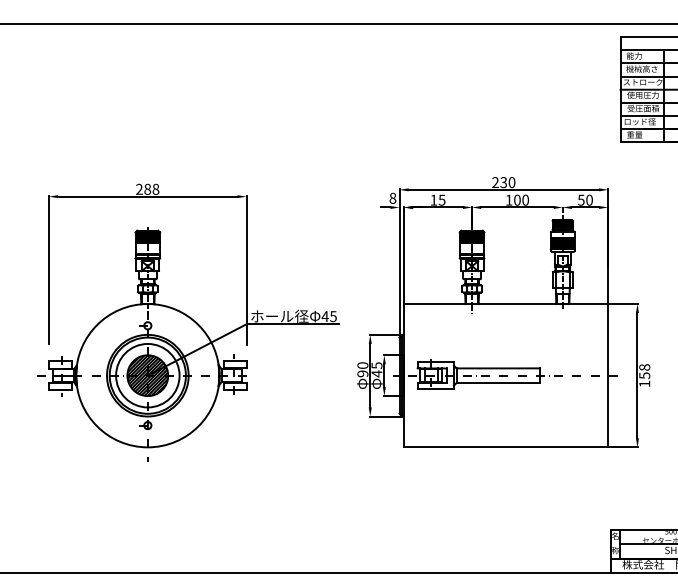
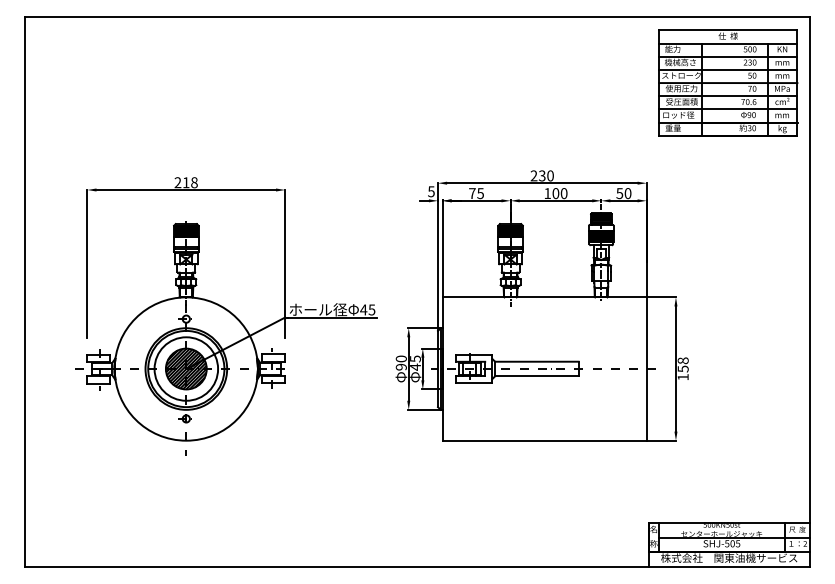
text: (147, 189) -> (185, 182), 288 -> 218
text: (393, 198) -> (431, 191), 8 -> 5
text: (434, 200) -> (472, 193), 15 -> 75

